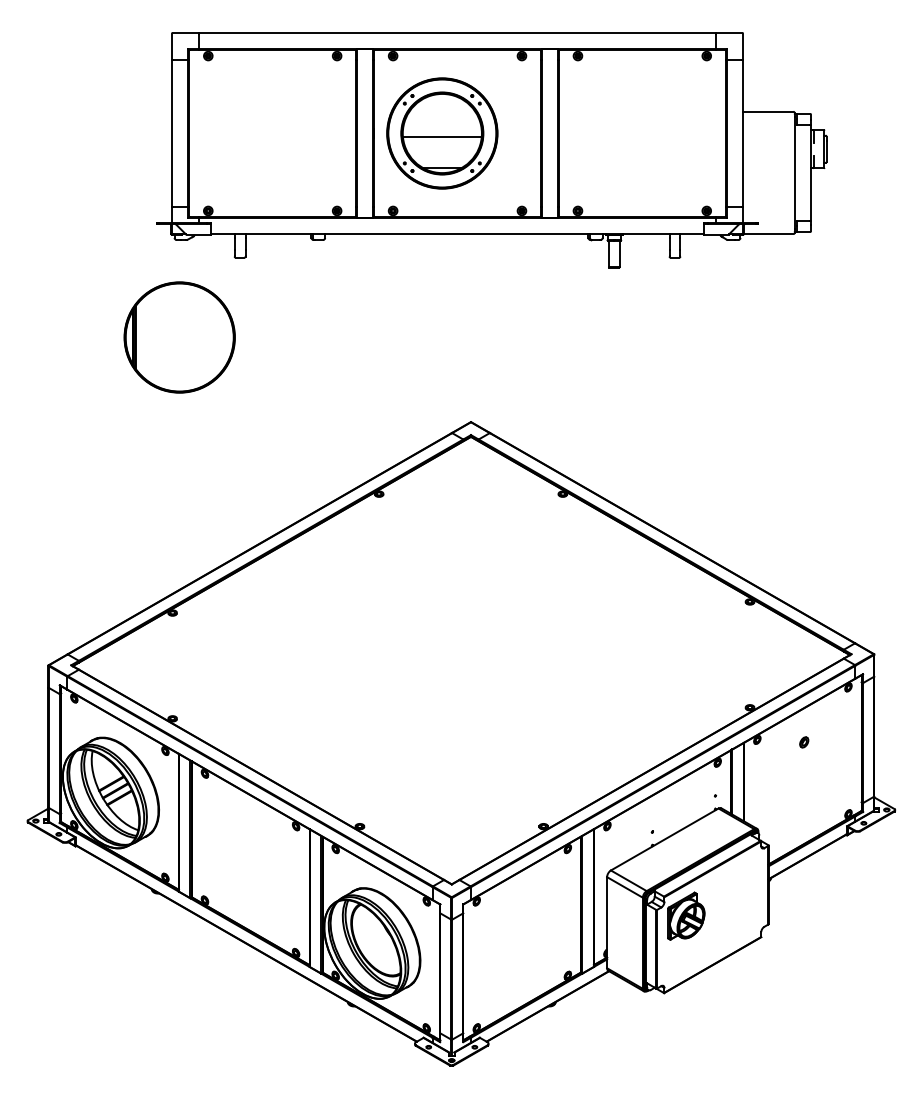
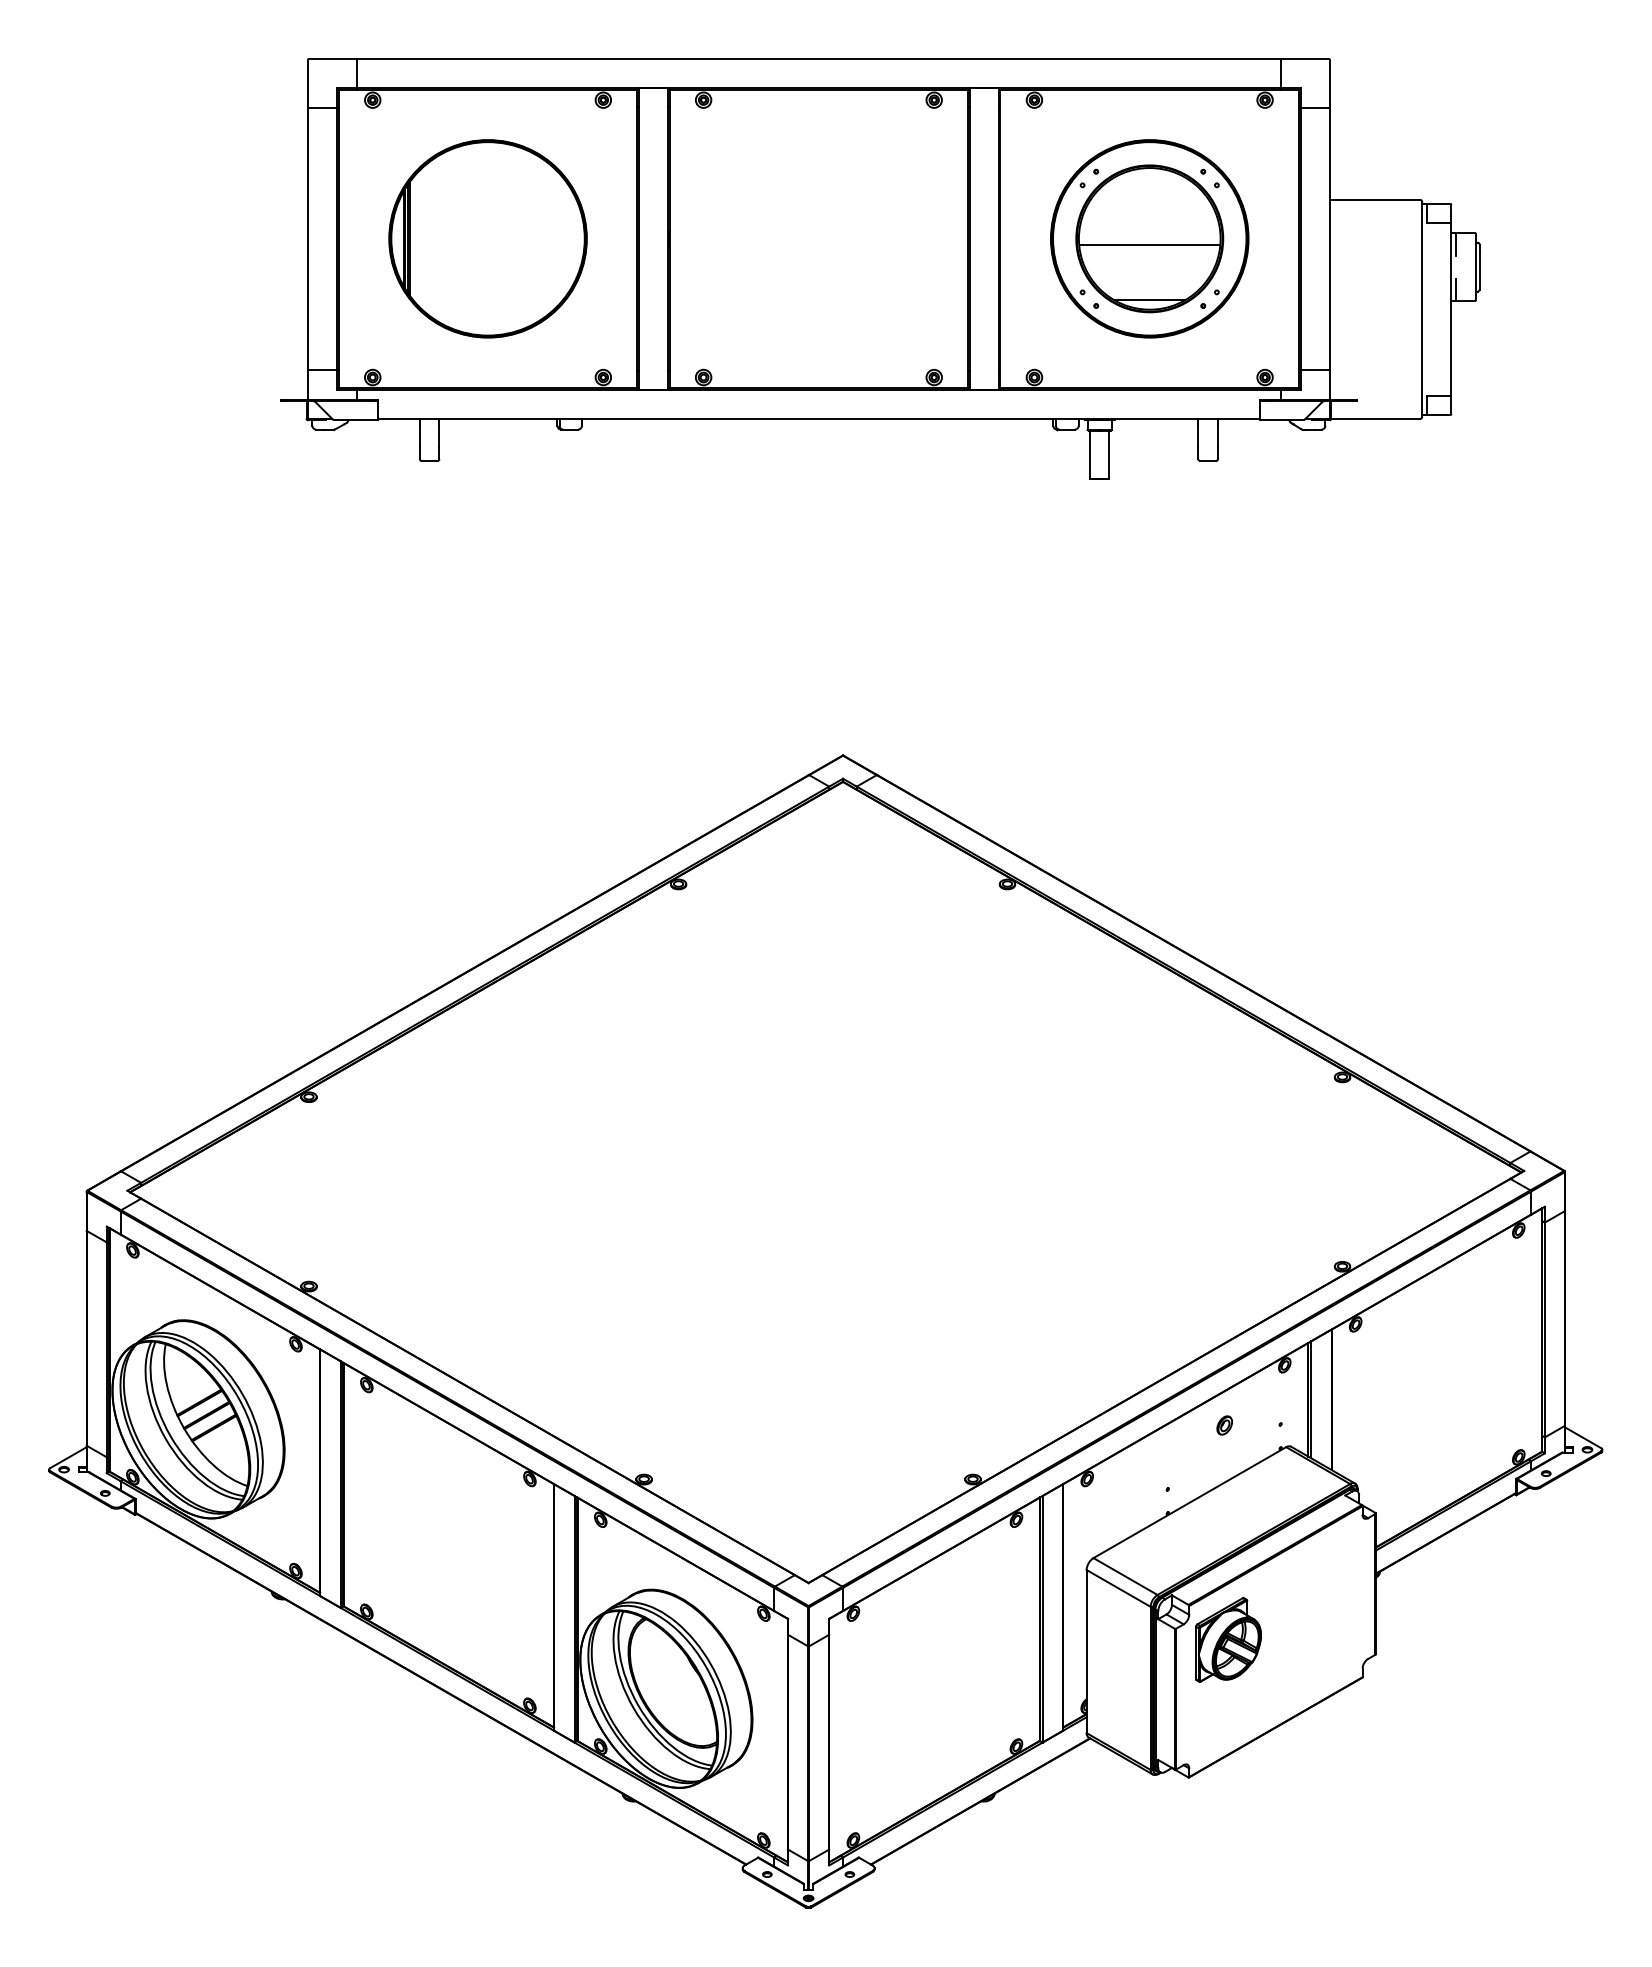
part: (442, 133) -> (1150, 238), moved
part: (179, 337) -> (487, 238), moved
part: (804, 742) -> (1225, 1425), moved

